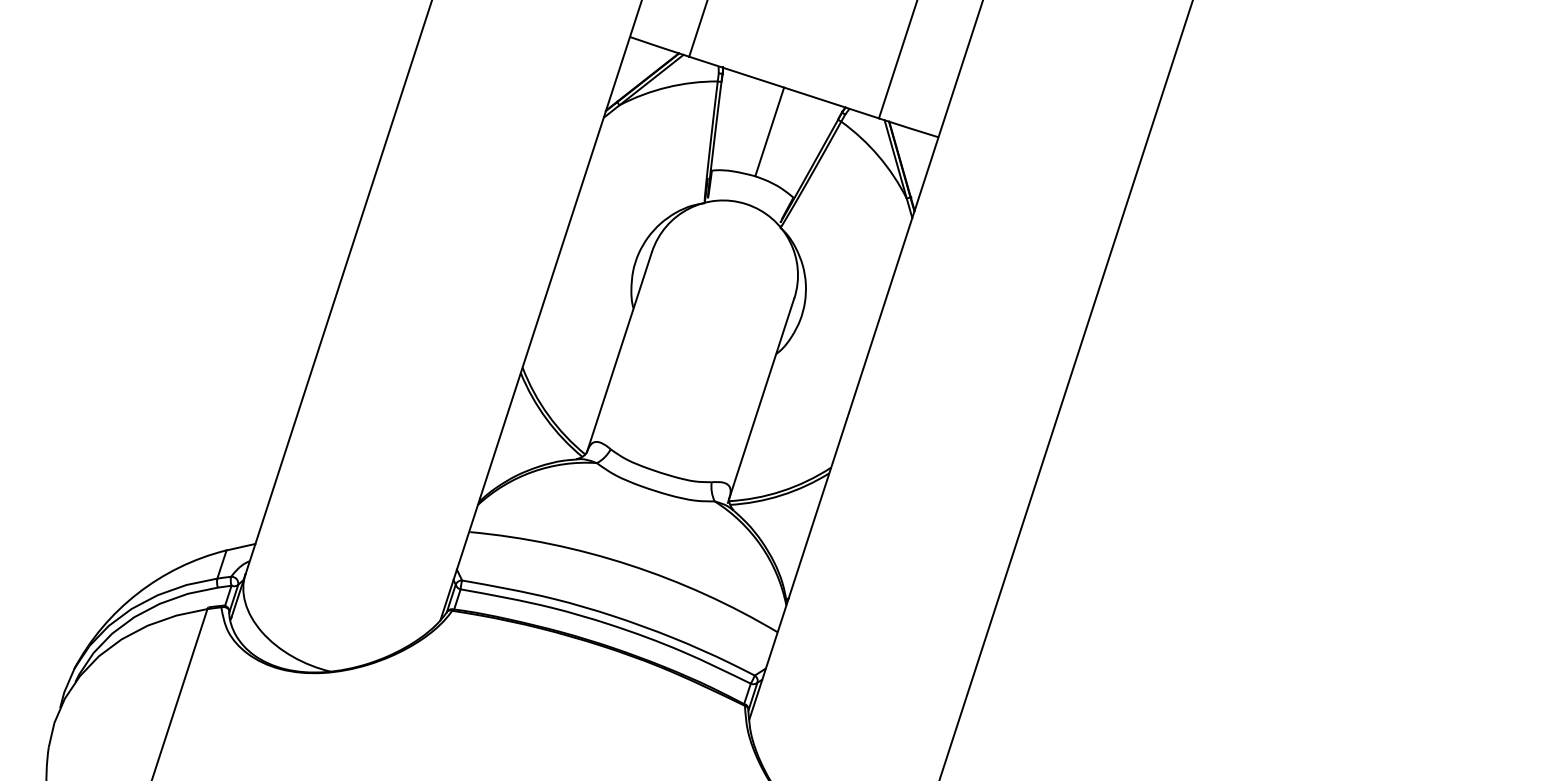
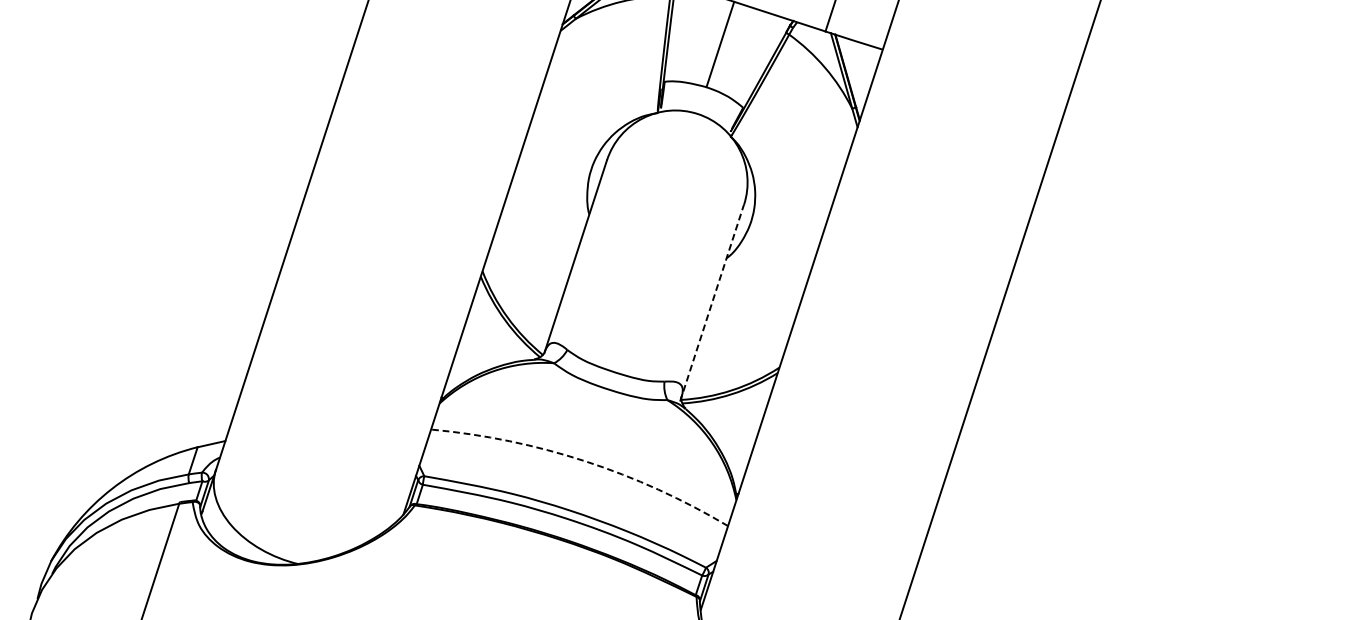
line: (761, 400) -> (712, 302), solid -> dashed
arc: (629, 565) -> (585, 461), solid -> dashed

